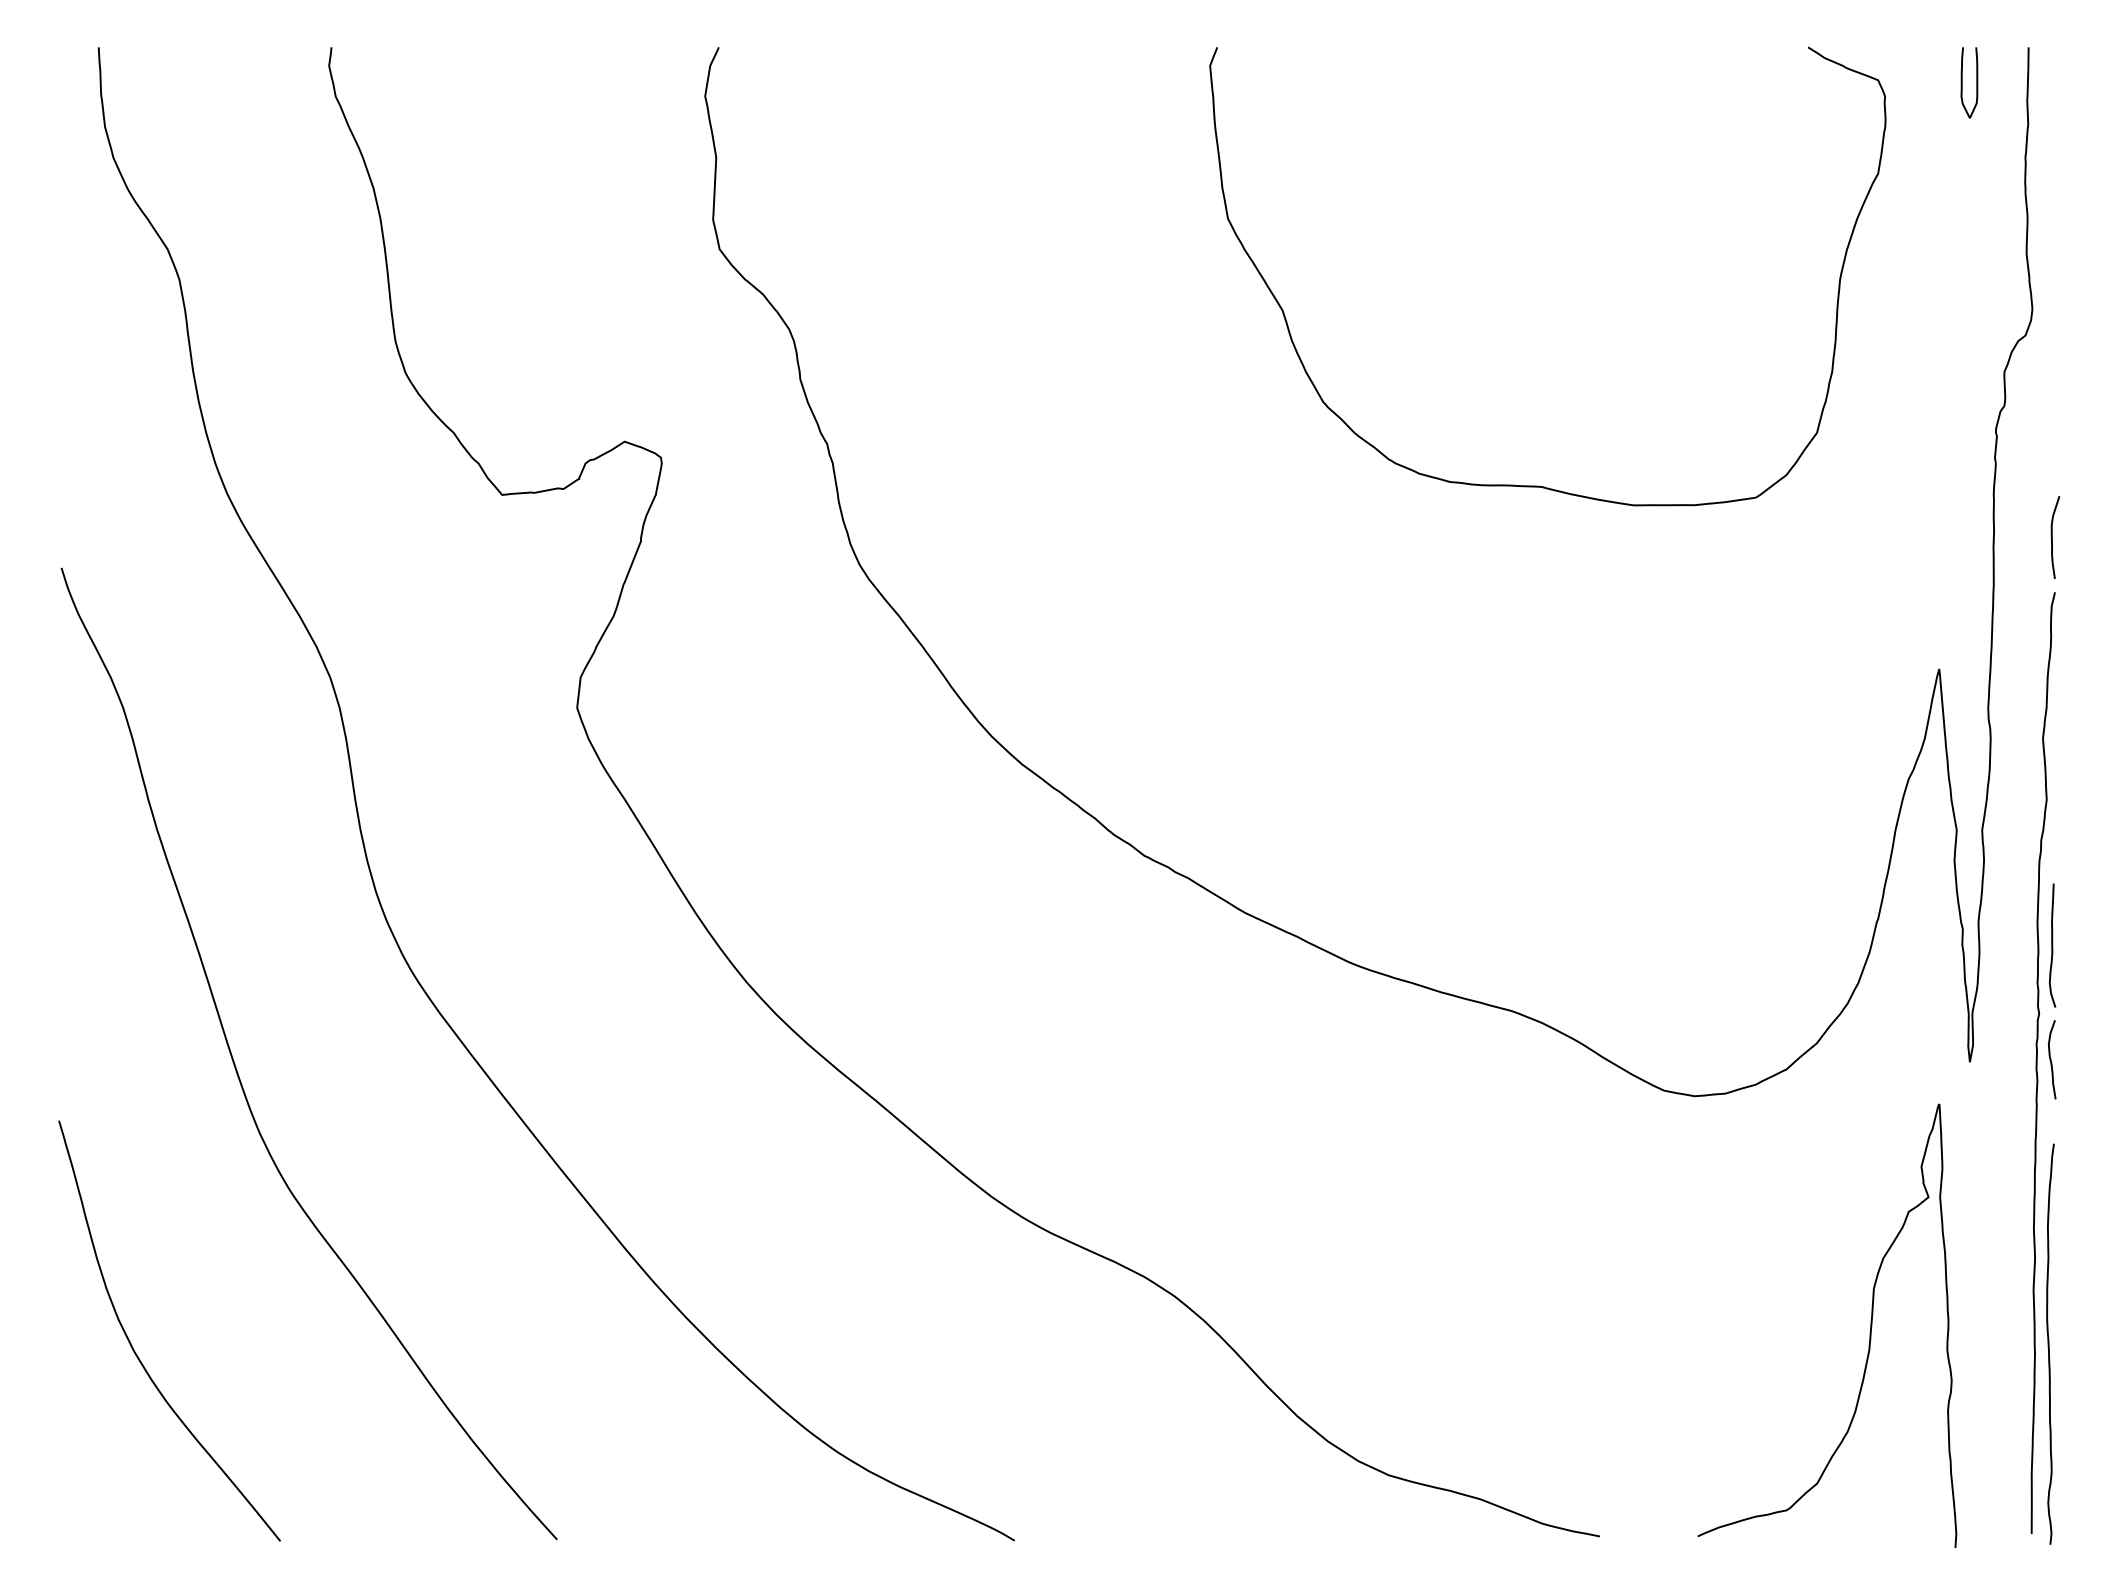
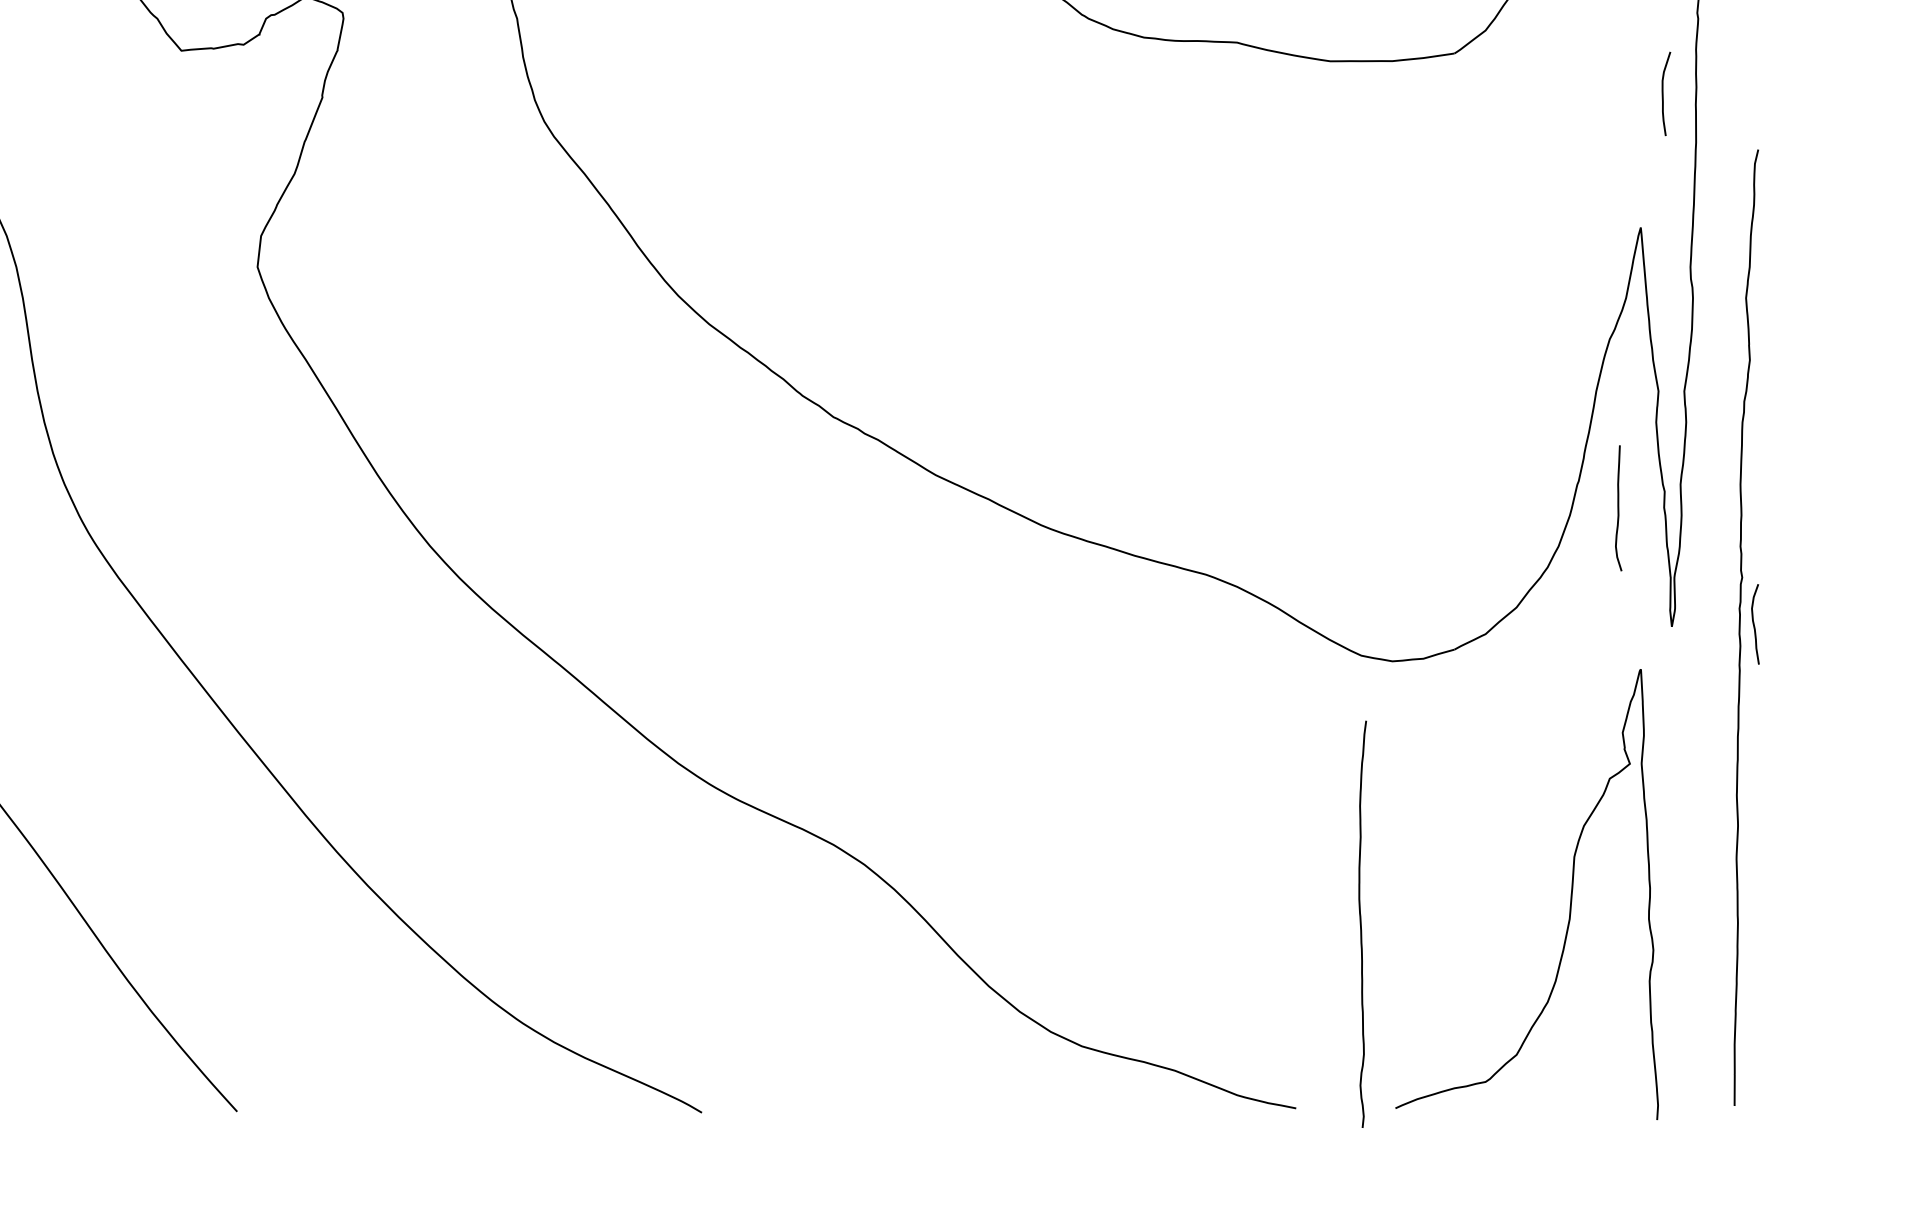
curve: (2052, 537) -> (1663, 93), moved
curve: (2052, 945) -> (1618, 508), moved
curve: (2049, 1343) -> (1361, 923), moved

